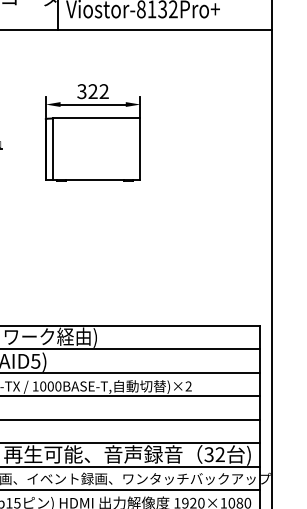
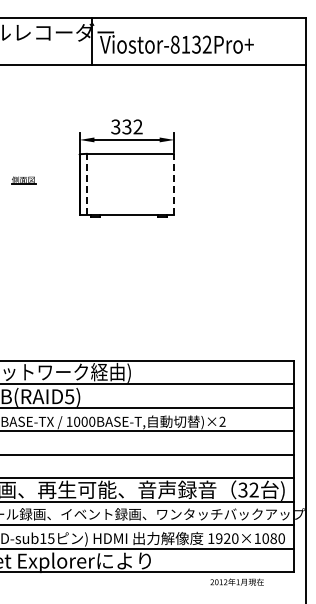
text: (92, 92) -> (126, 127), 322 -> 332
line: (52, 149) -> (86, 184), solid -> dashed
line: (140, 149) -> (174, 184), solid -> dashed

